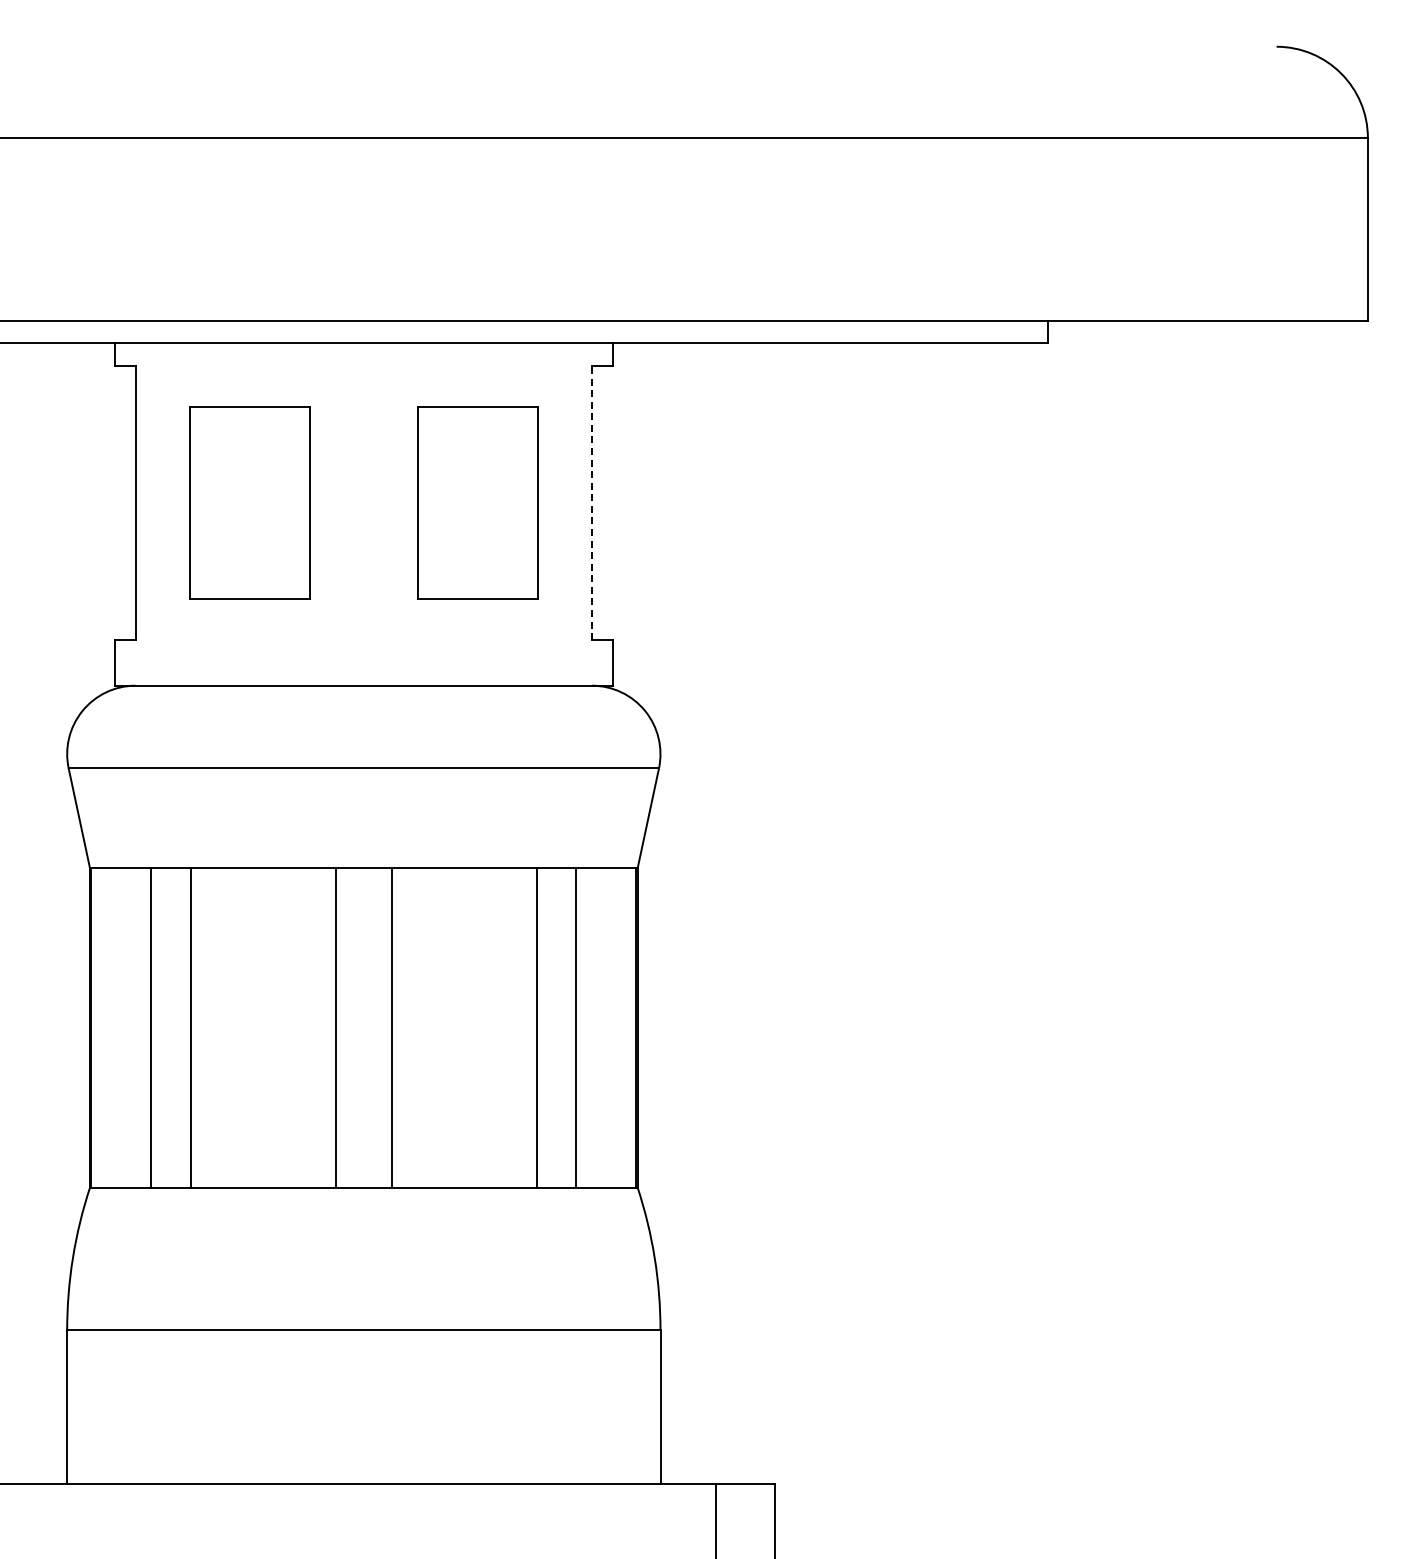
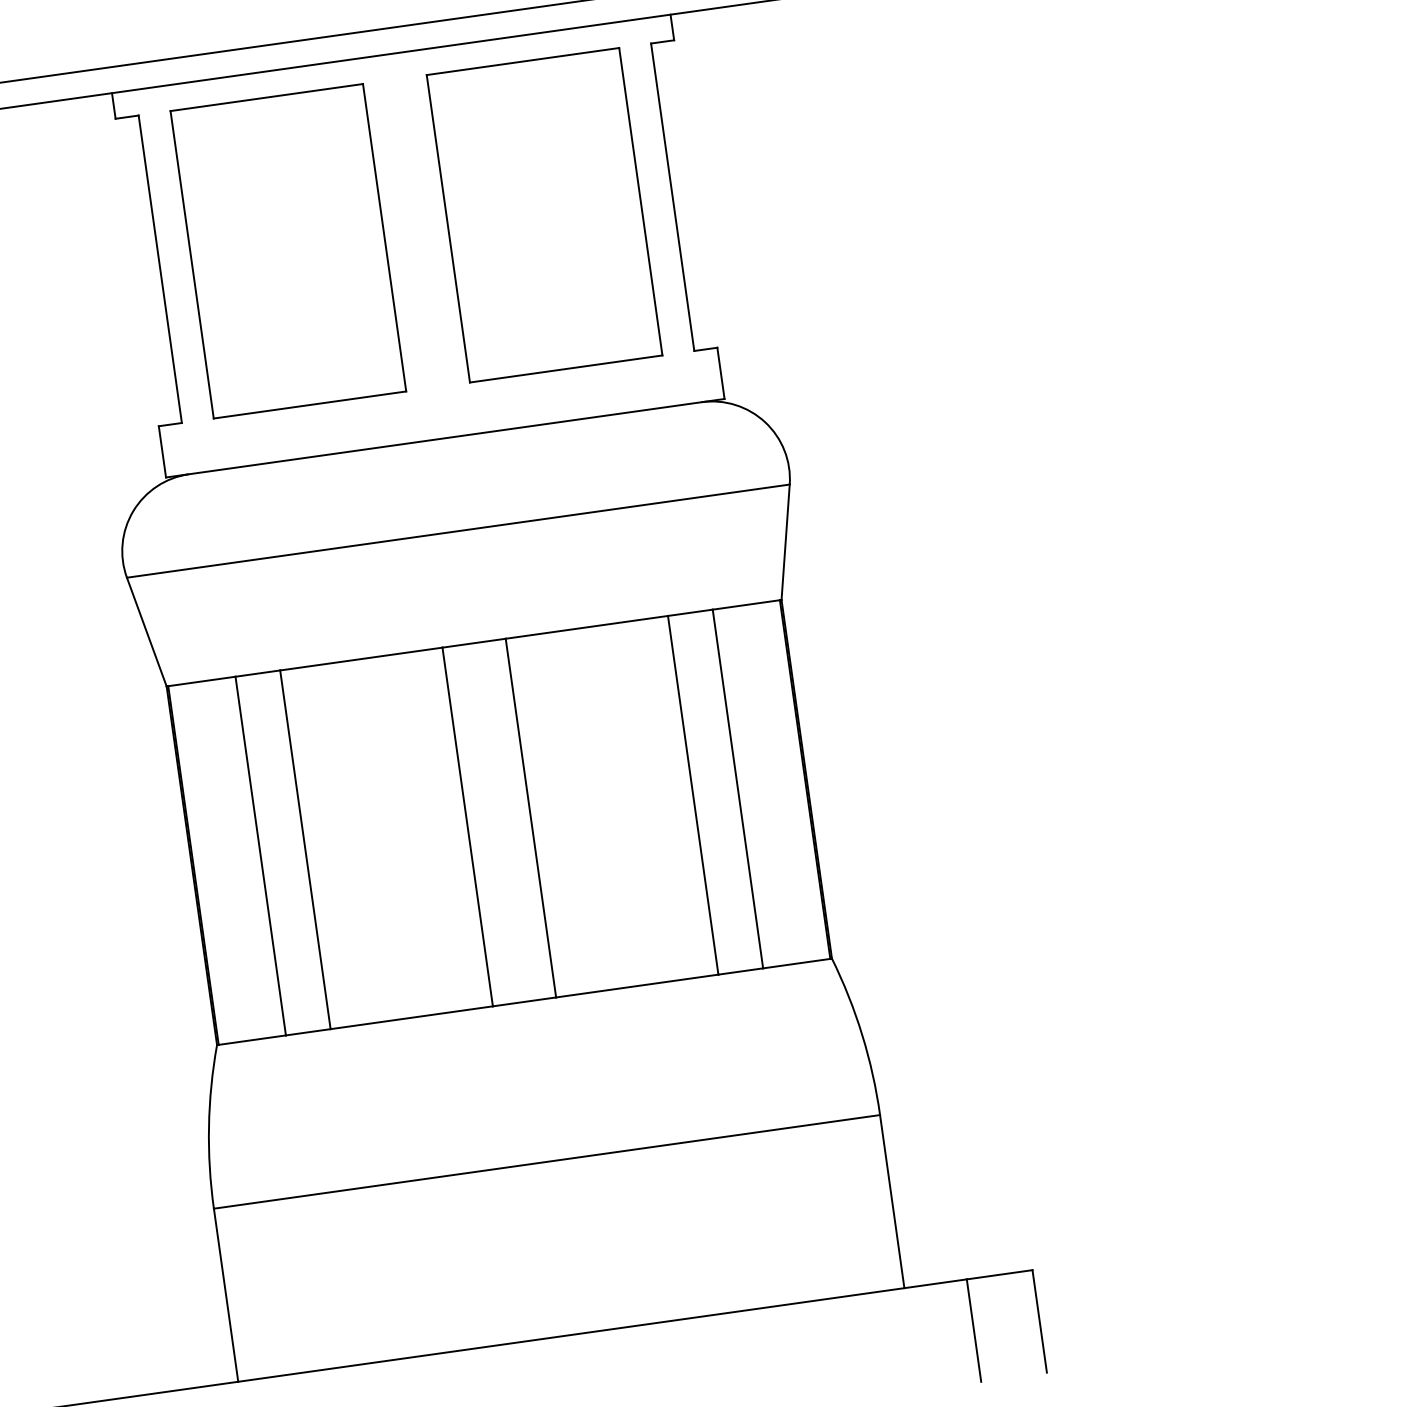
part: (249, 502) -> (288, 250), size x1.43
part: (477, 502) -> (544, 214), size x1.43
line: (592, 503) -> (673, 197), dashed -> solid

